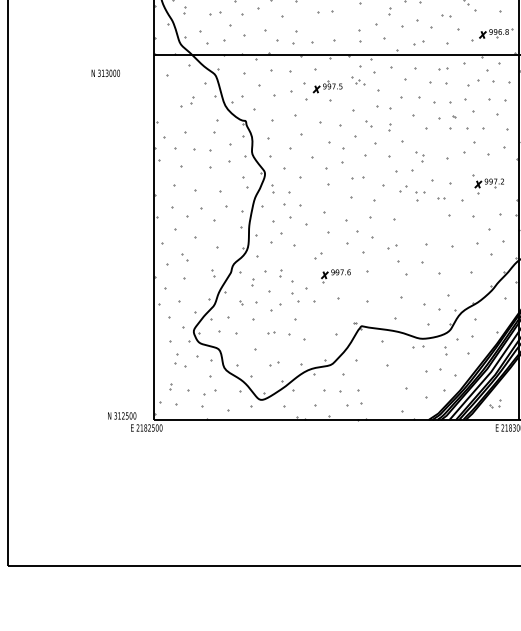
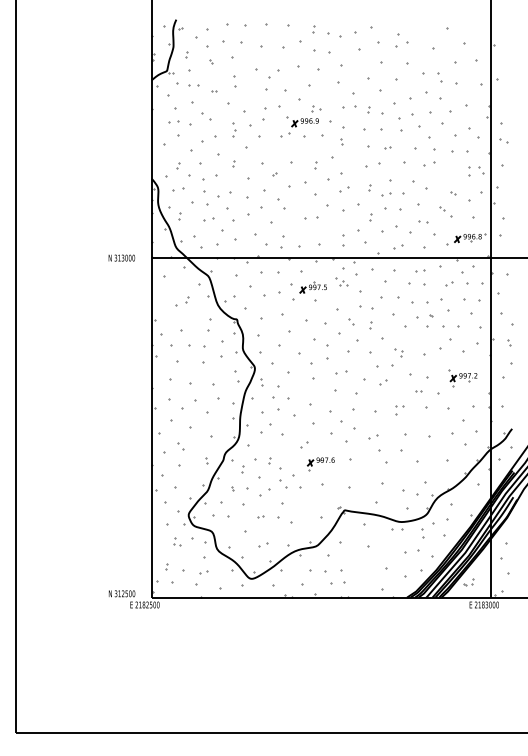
text: (105, 72) -> (121, 257), moved
part: (474, 82) -> (449, 283), size x0.62
part: (420, 196) -> (399, 410), moved
part: (181, 359) -> (177, 541), size x0.62
part: (209, 393) -> (203, 572), size x0.62

